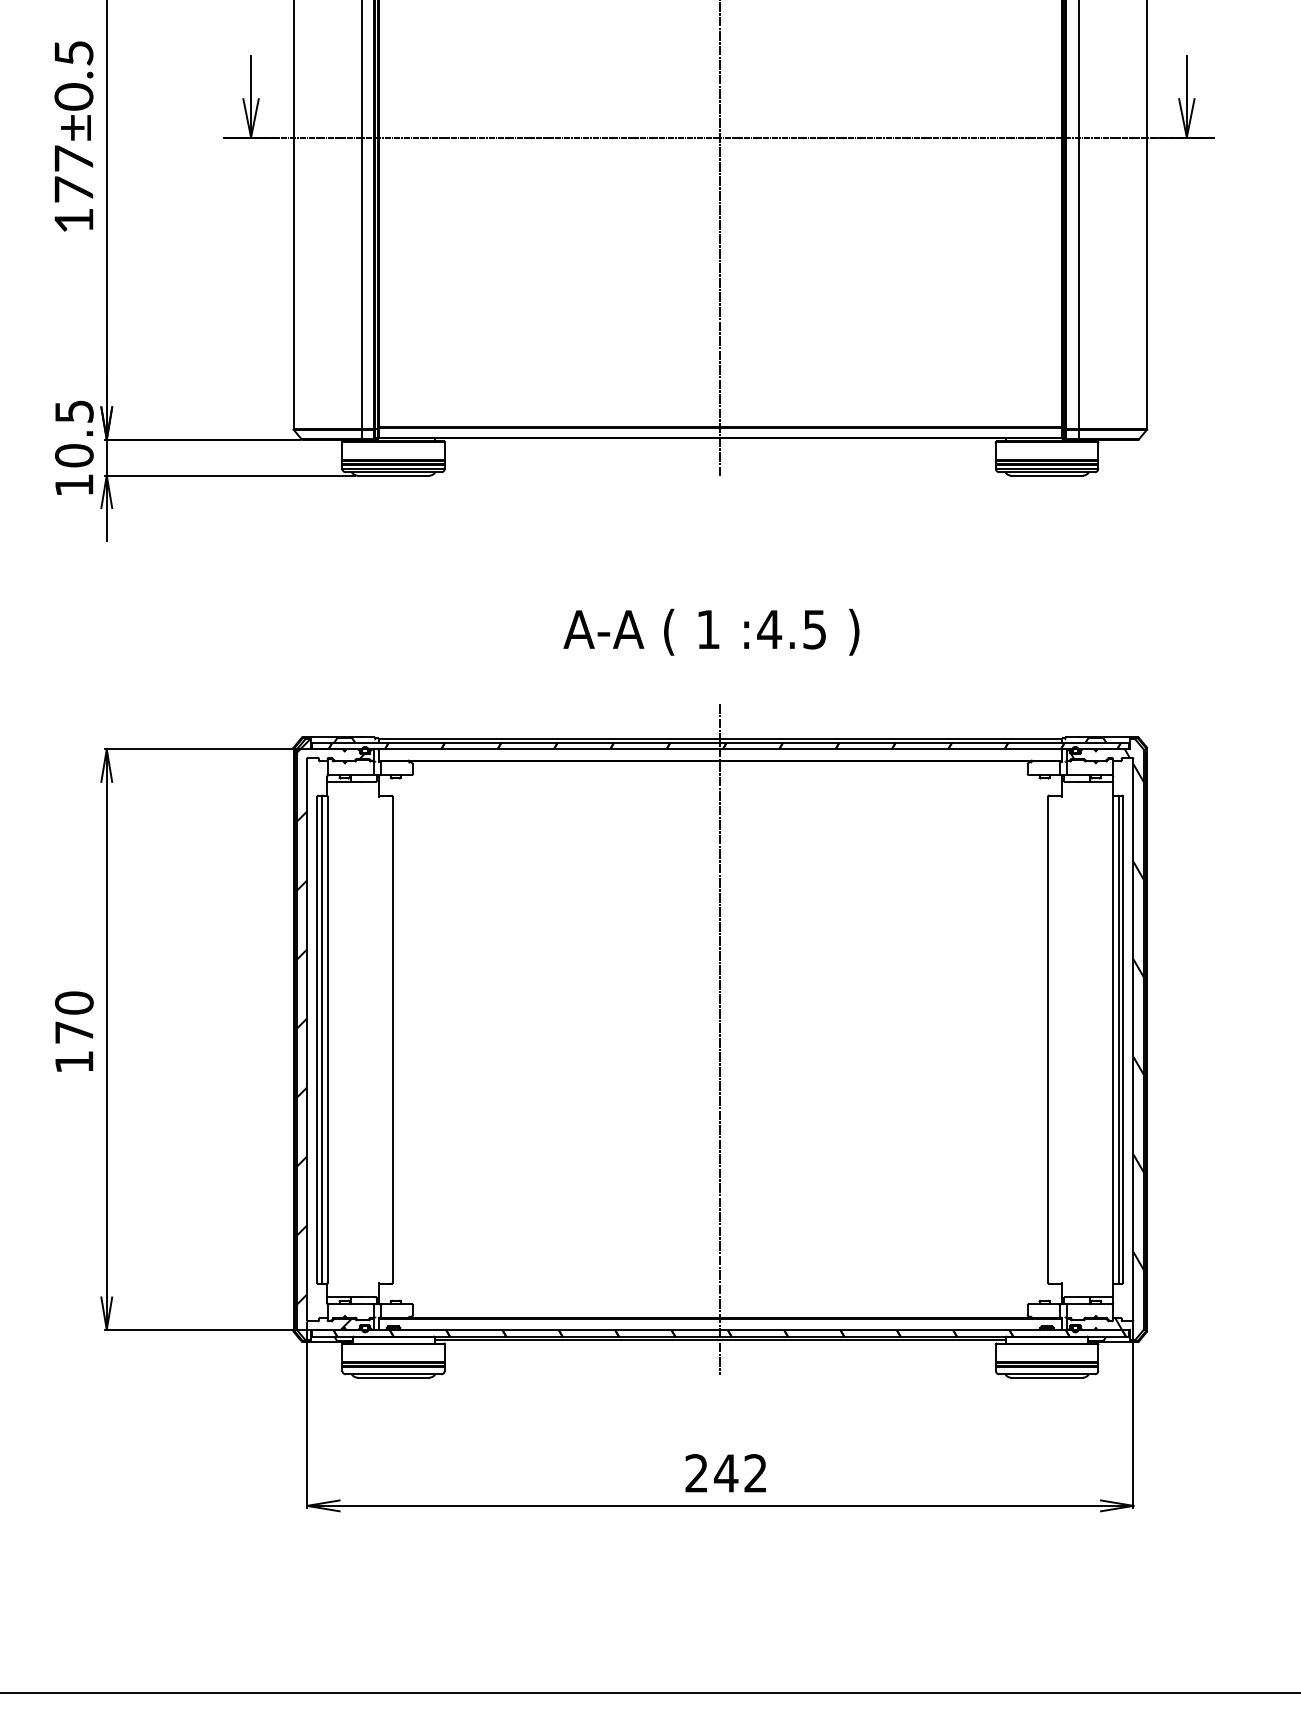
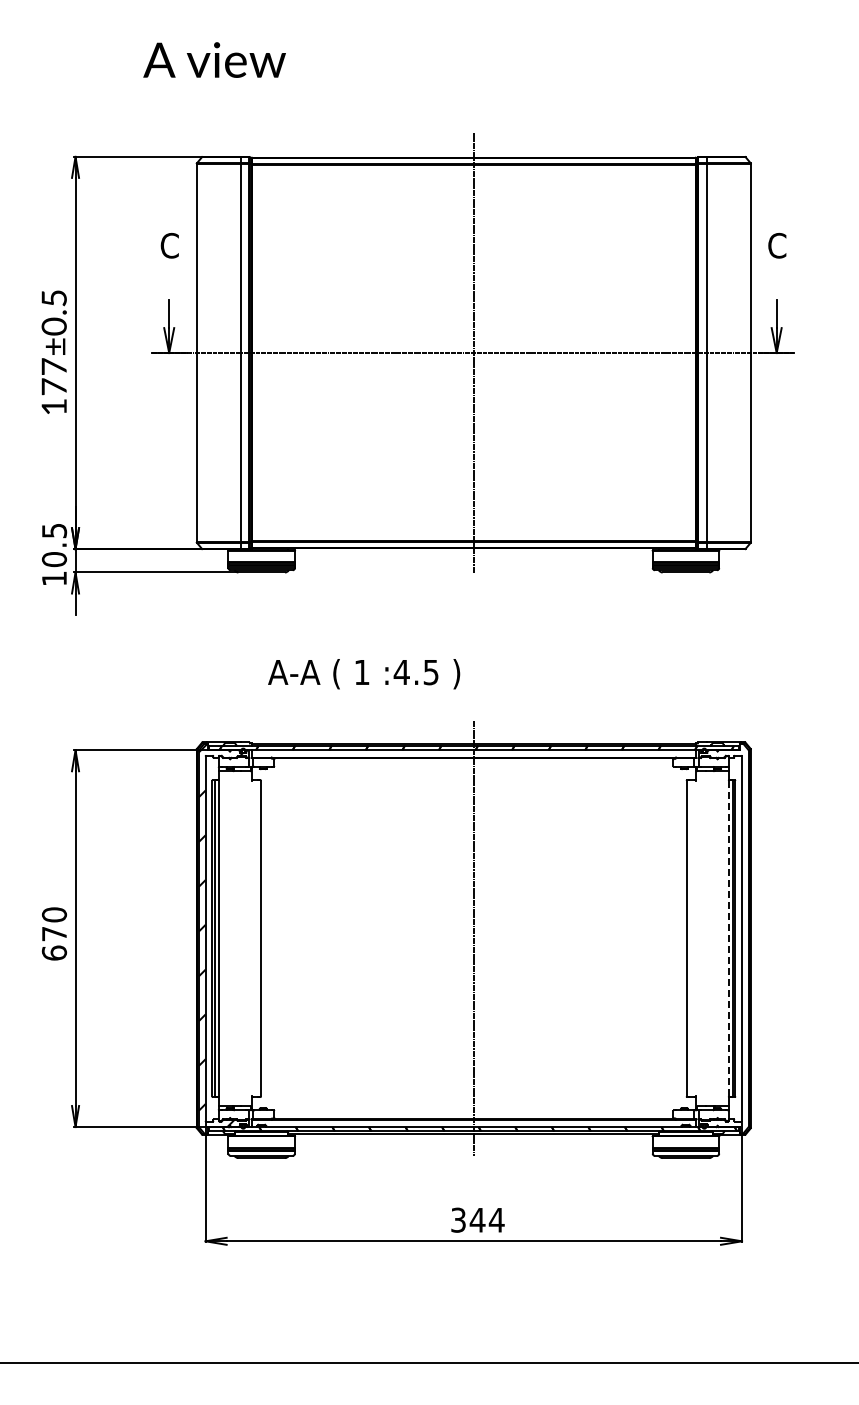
text: (712, 632) -> (364, 674), moved
hatch: (1104, 1039) -> (723, 938), removed
line: (1112, 1039) -> (728, 938), solid -> dashed
text: (74, 1061) -> (54, 952), 170 -> 670
text: (725, 1472) -> (477, 1219), 242 -> 344

